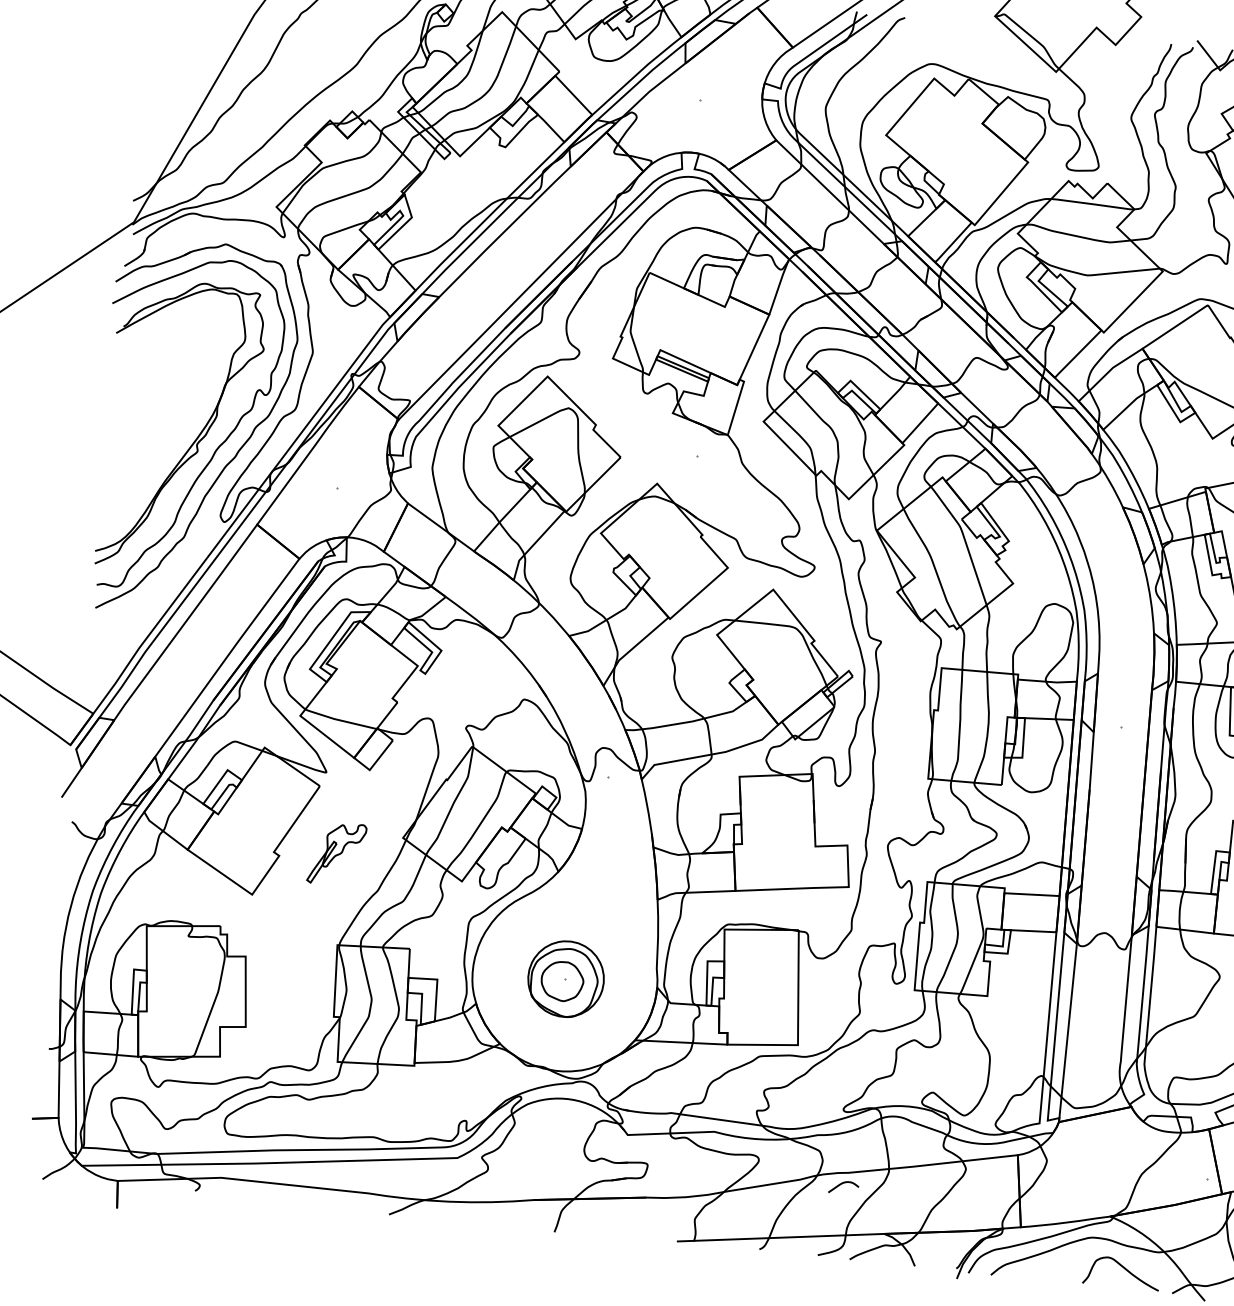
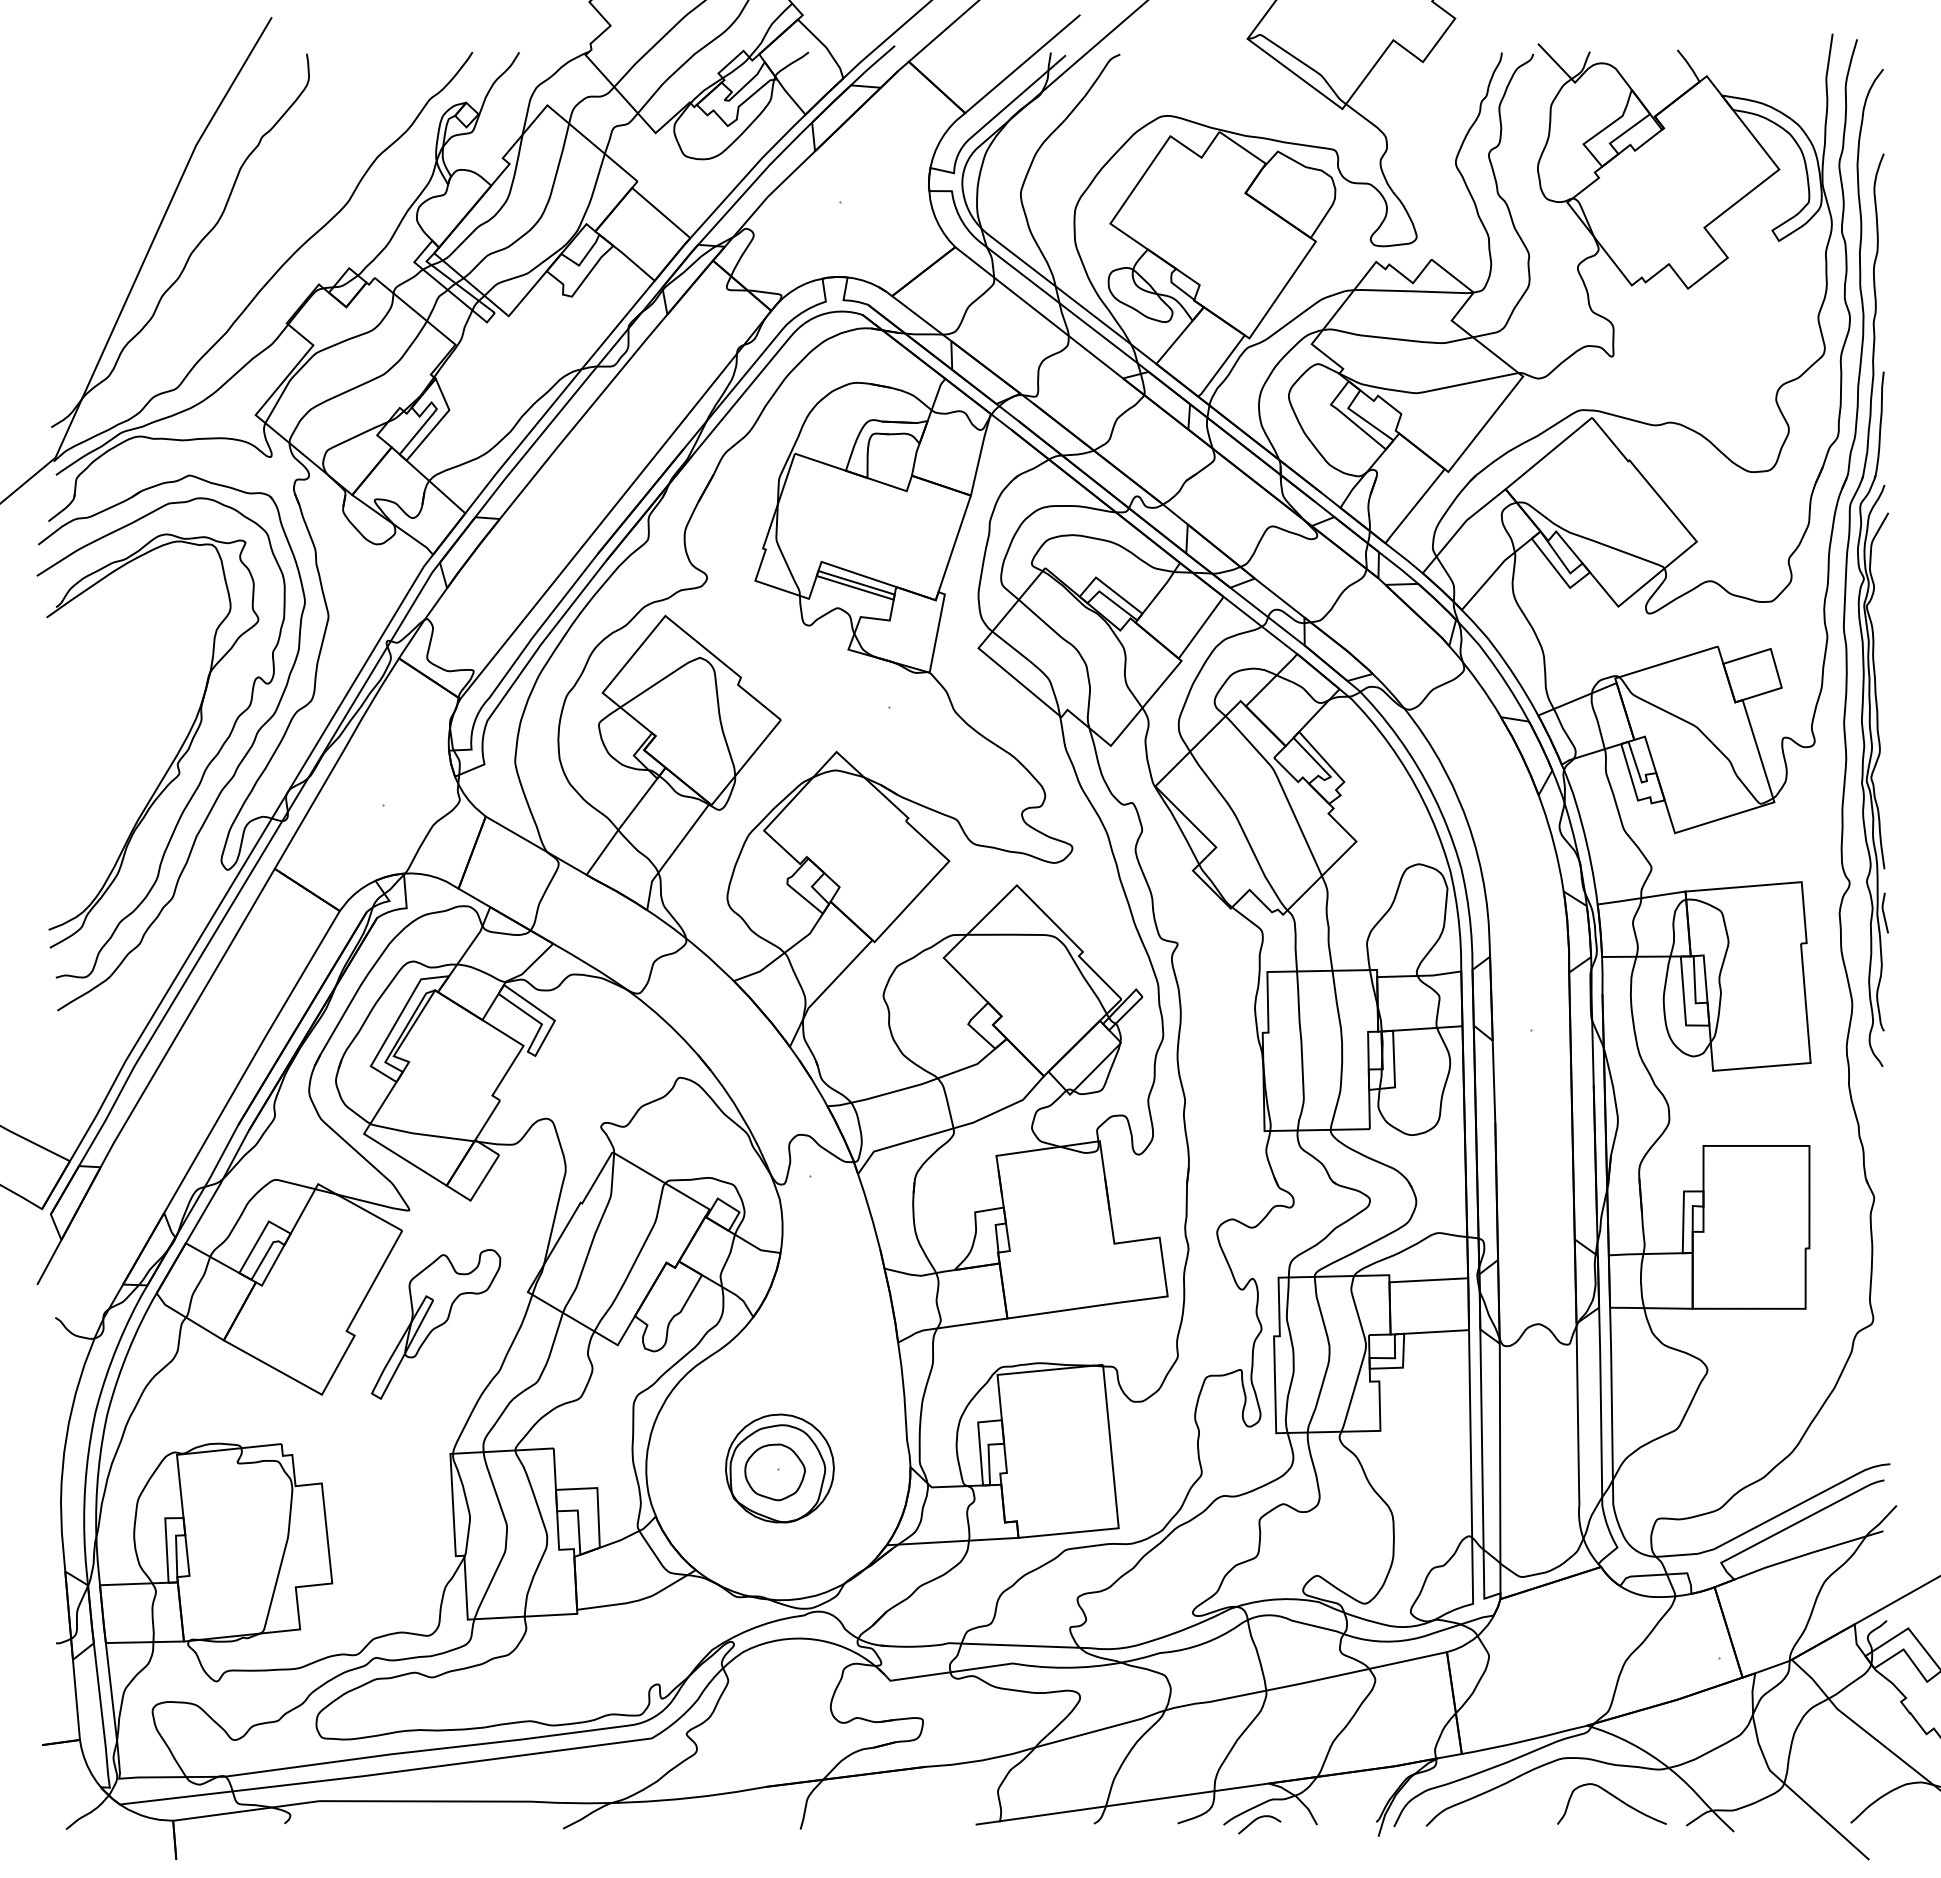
part: (337, 853) -> (436, 1324), size x1.67
curve: (841, 1184) -> (1256, 1820), moved

